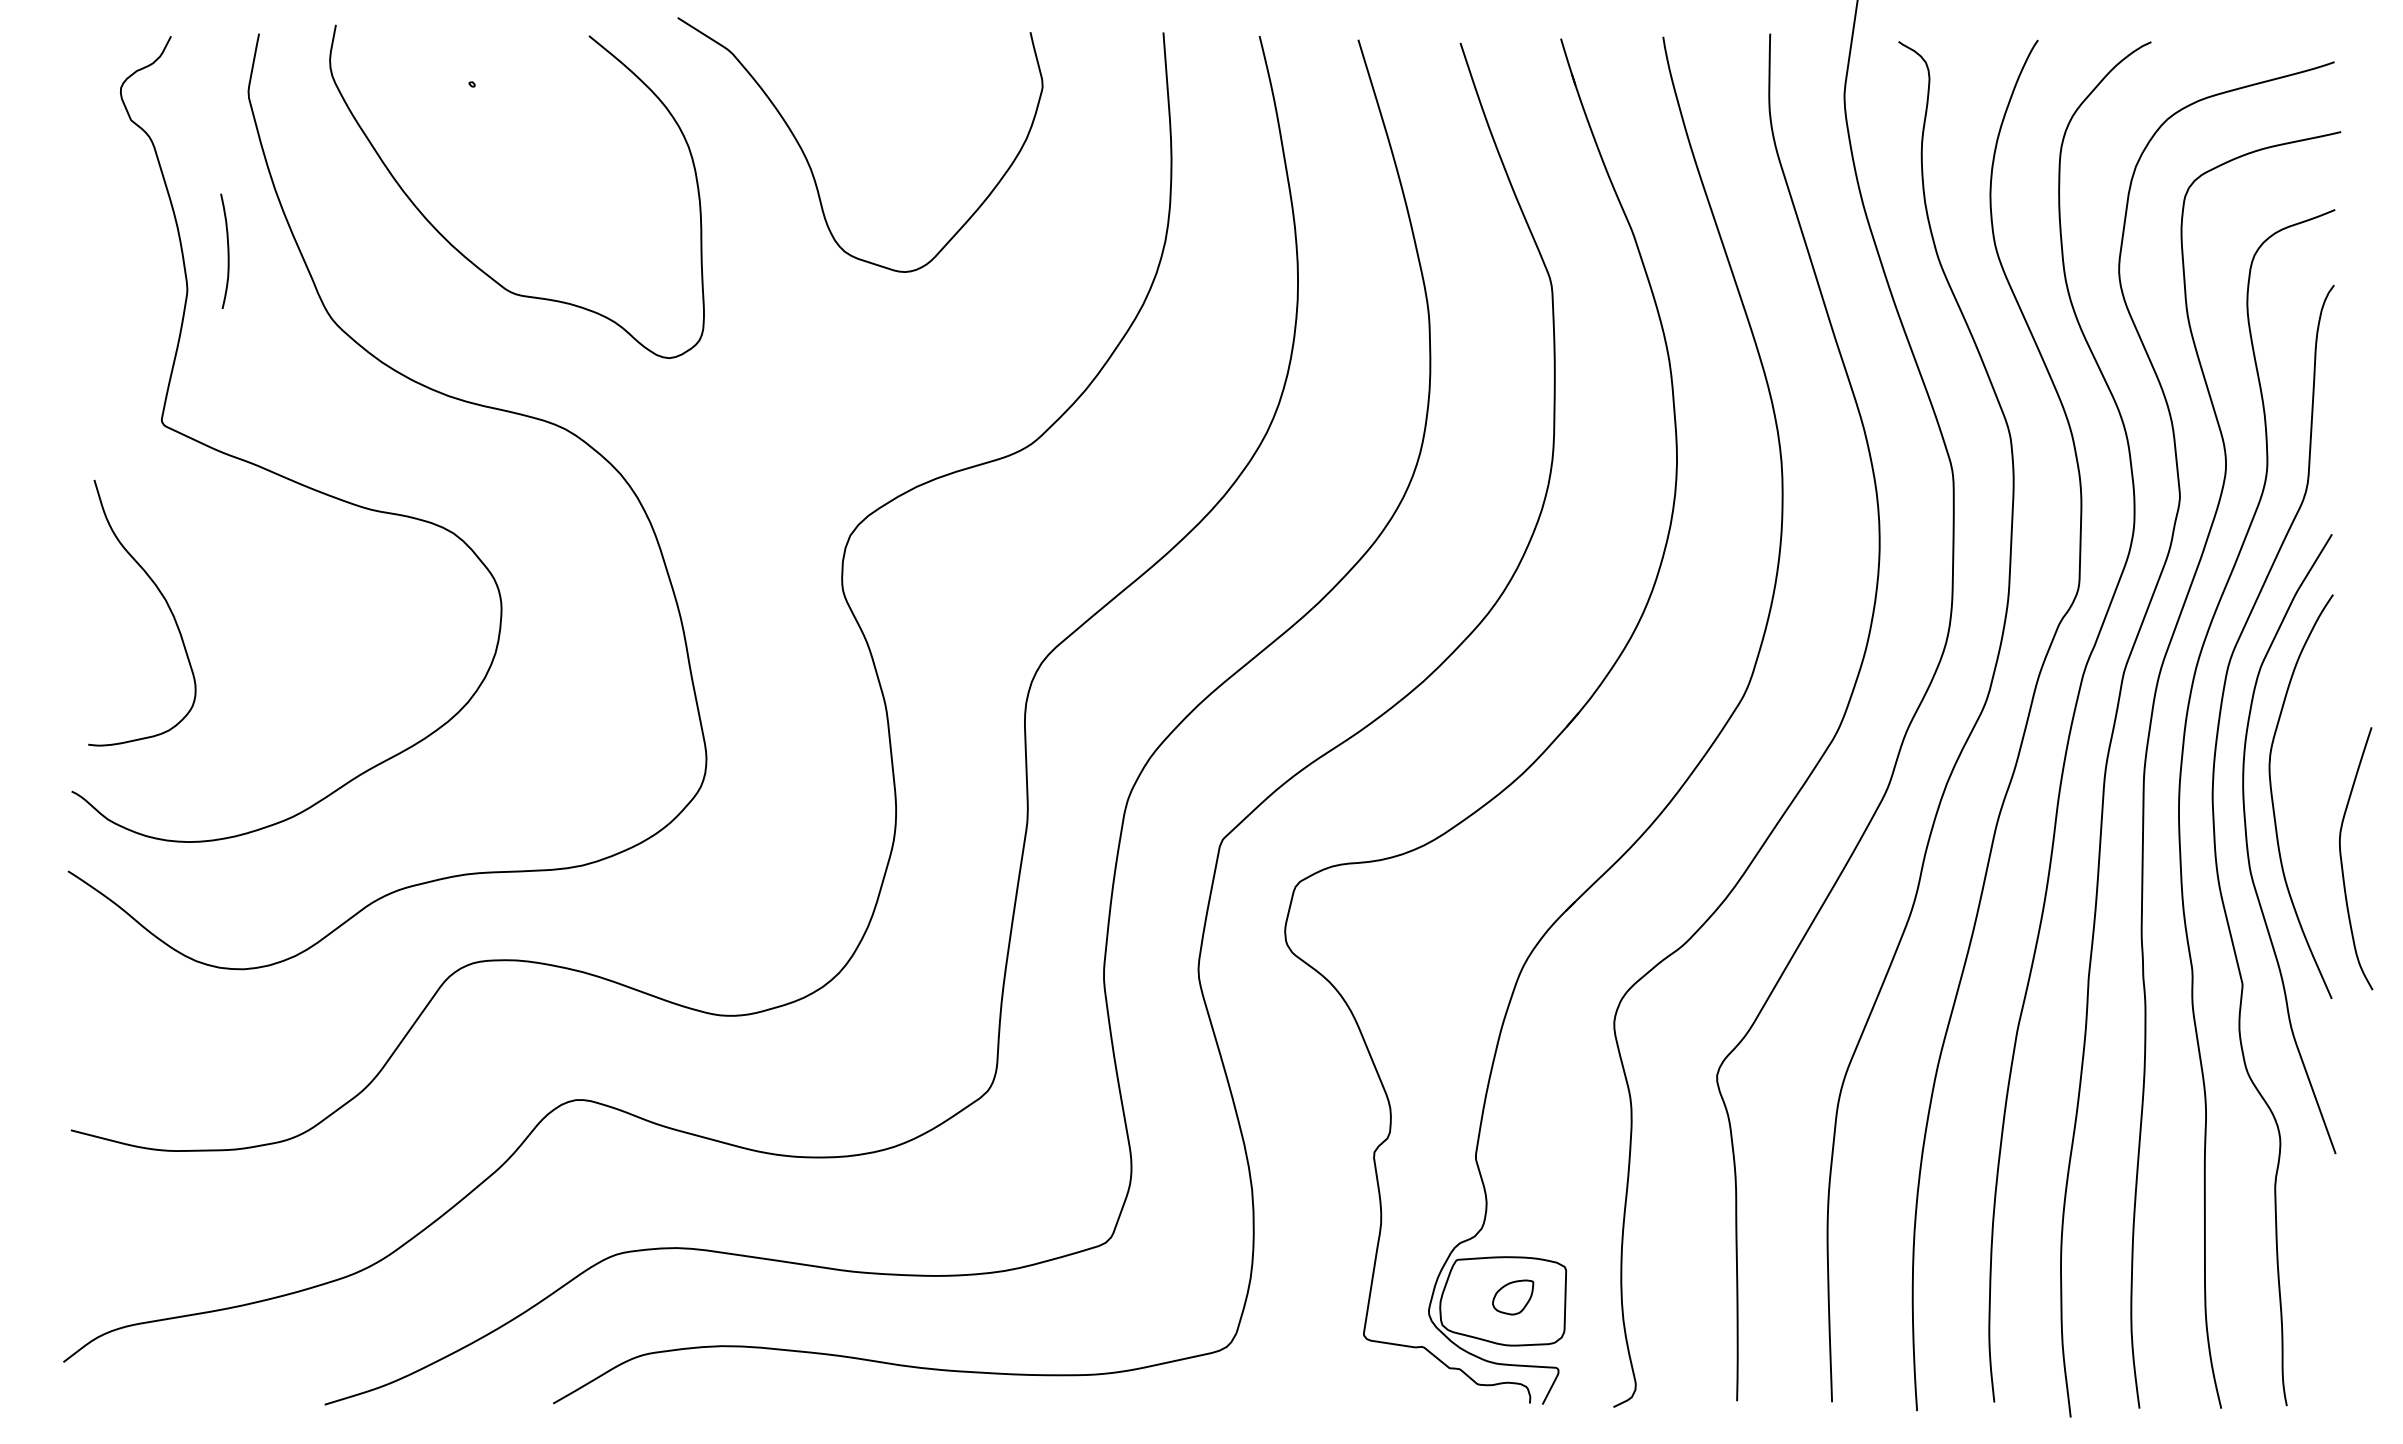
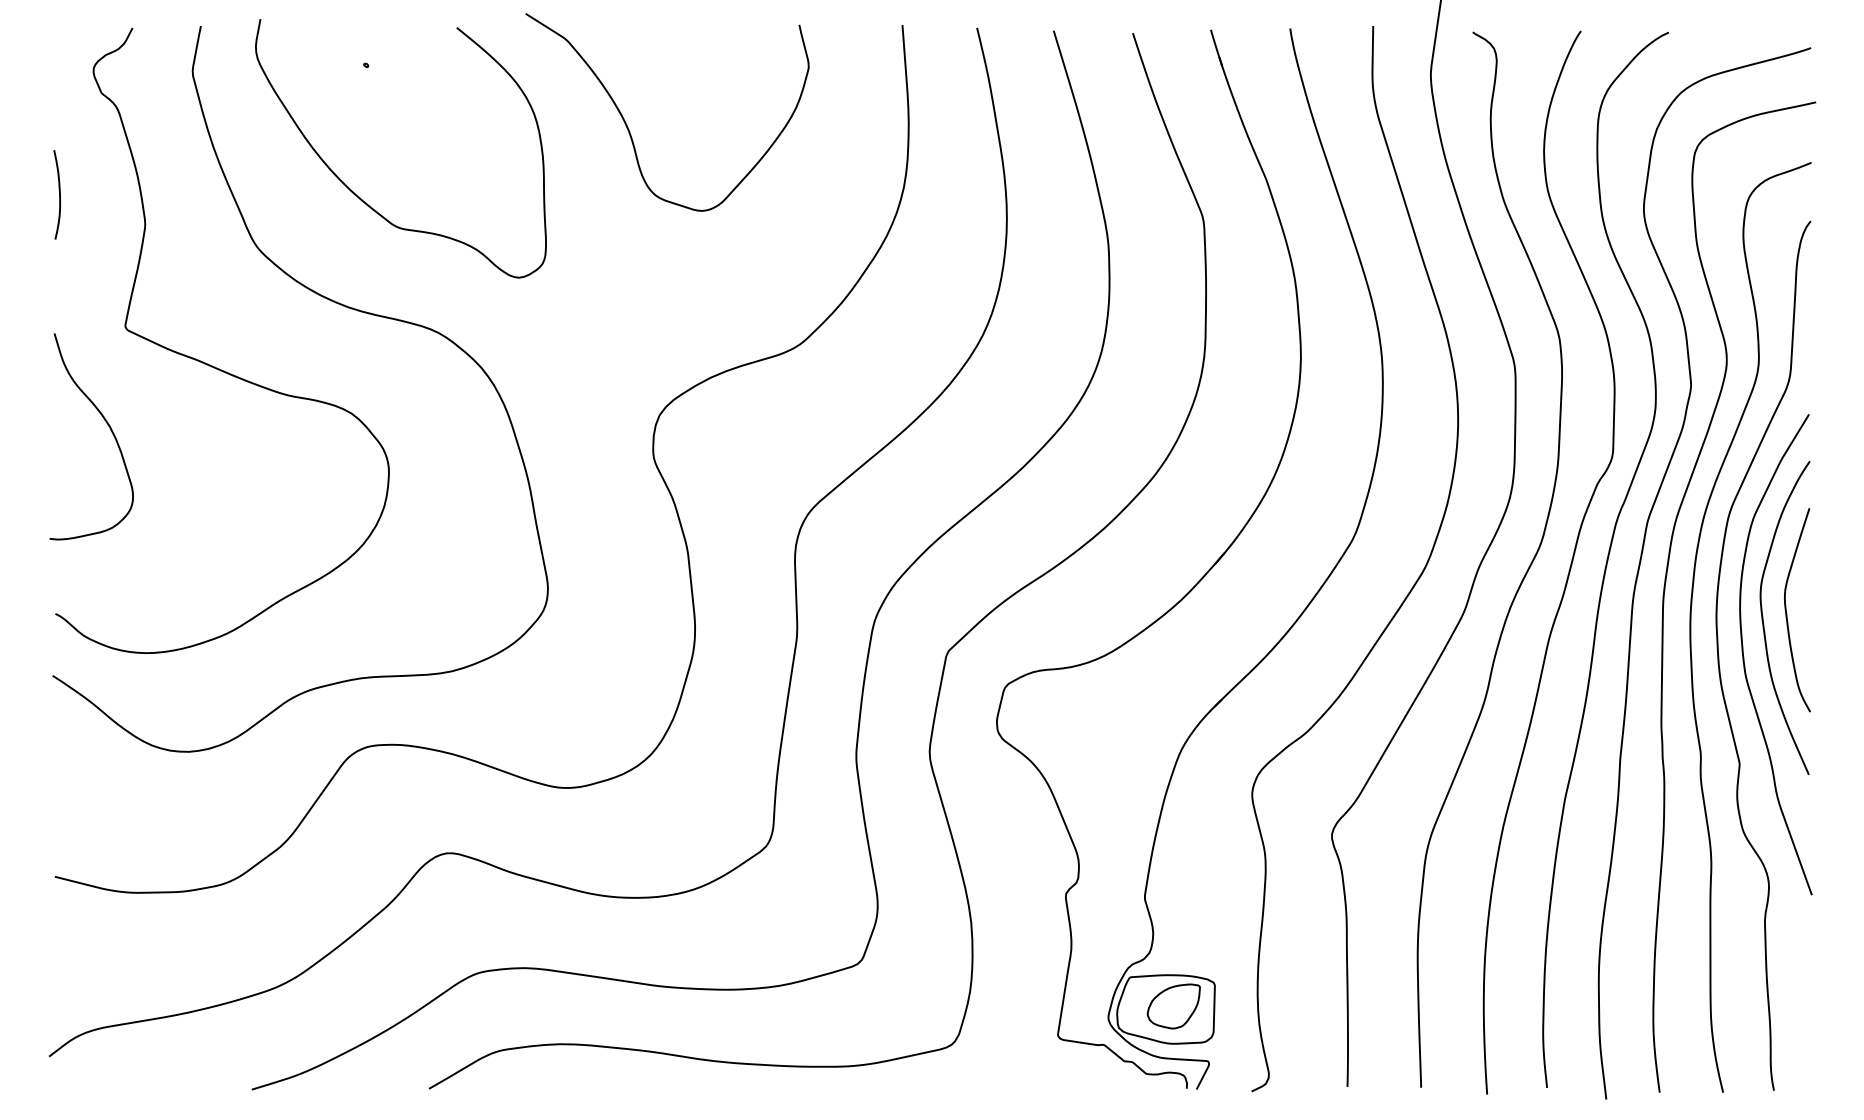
curve: (227, 250) -> (59, 194), moved
curve: (165, 602) -> (109, 428), moved
curve: (2342, 860) -> (1786, 611), moved
part: (1512, 1297) -> (1173, 1006), size x1.67

